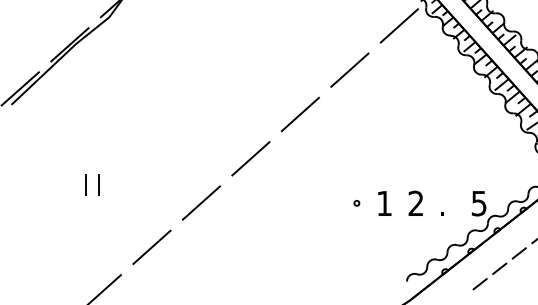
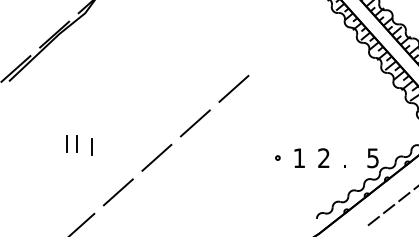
line: (398, 25) -> (310, 19), removed
line: (349, 70) -> (272, 54), removed
line: (117, 188) -> (91, 146), added

